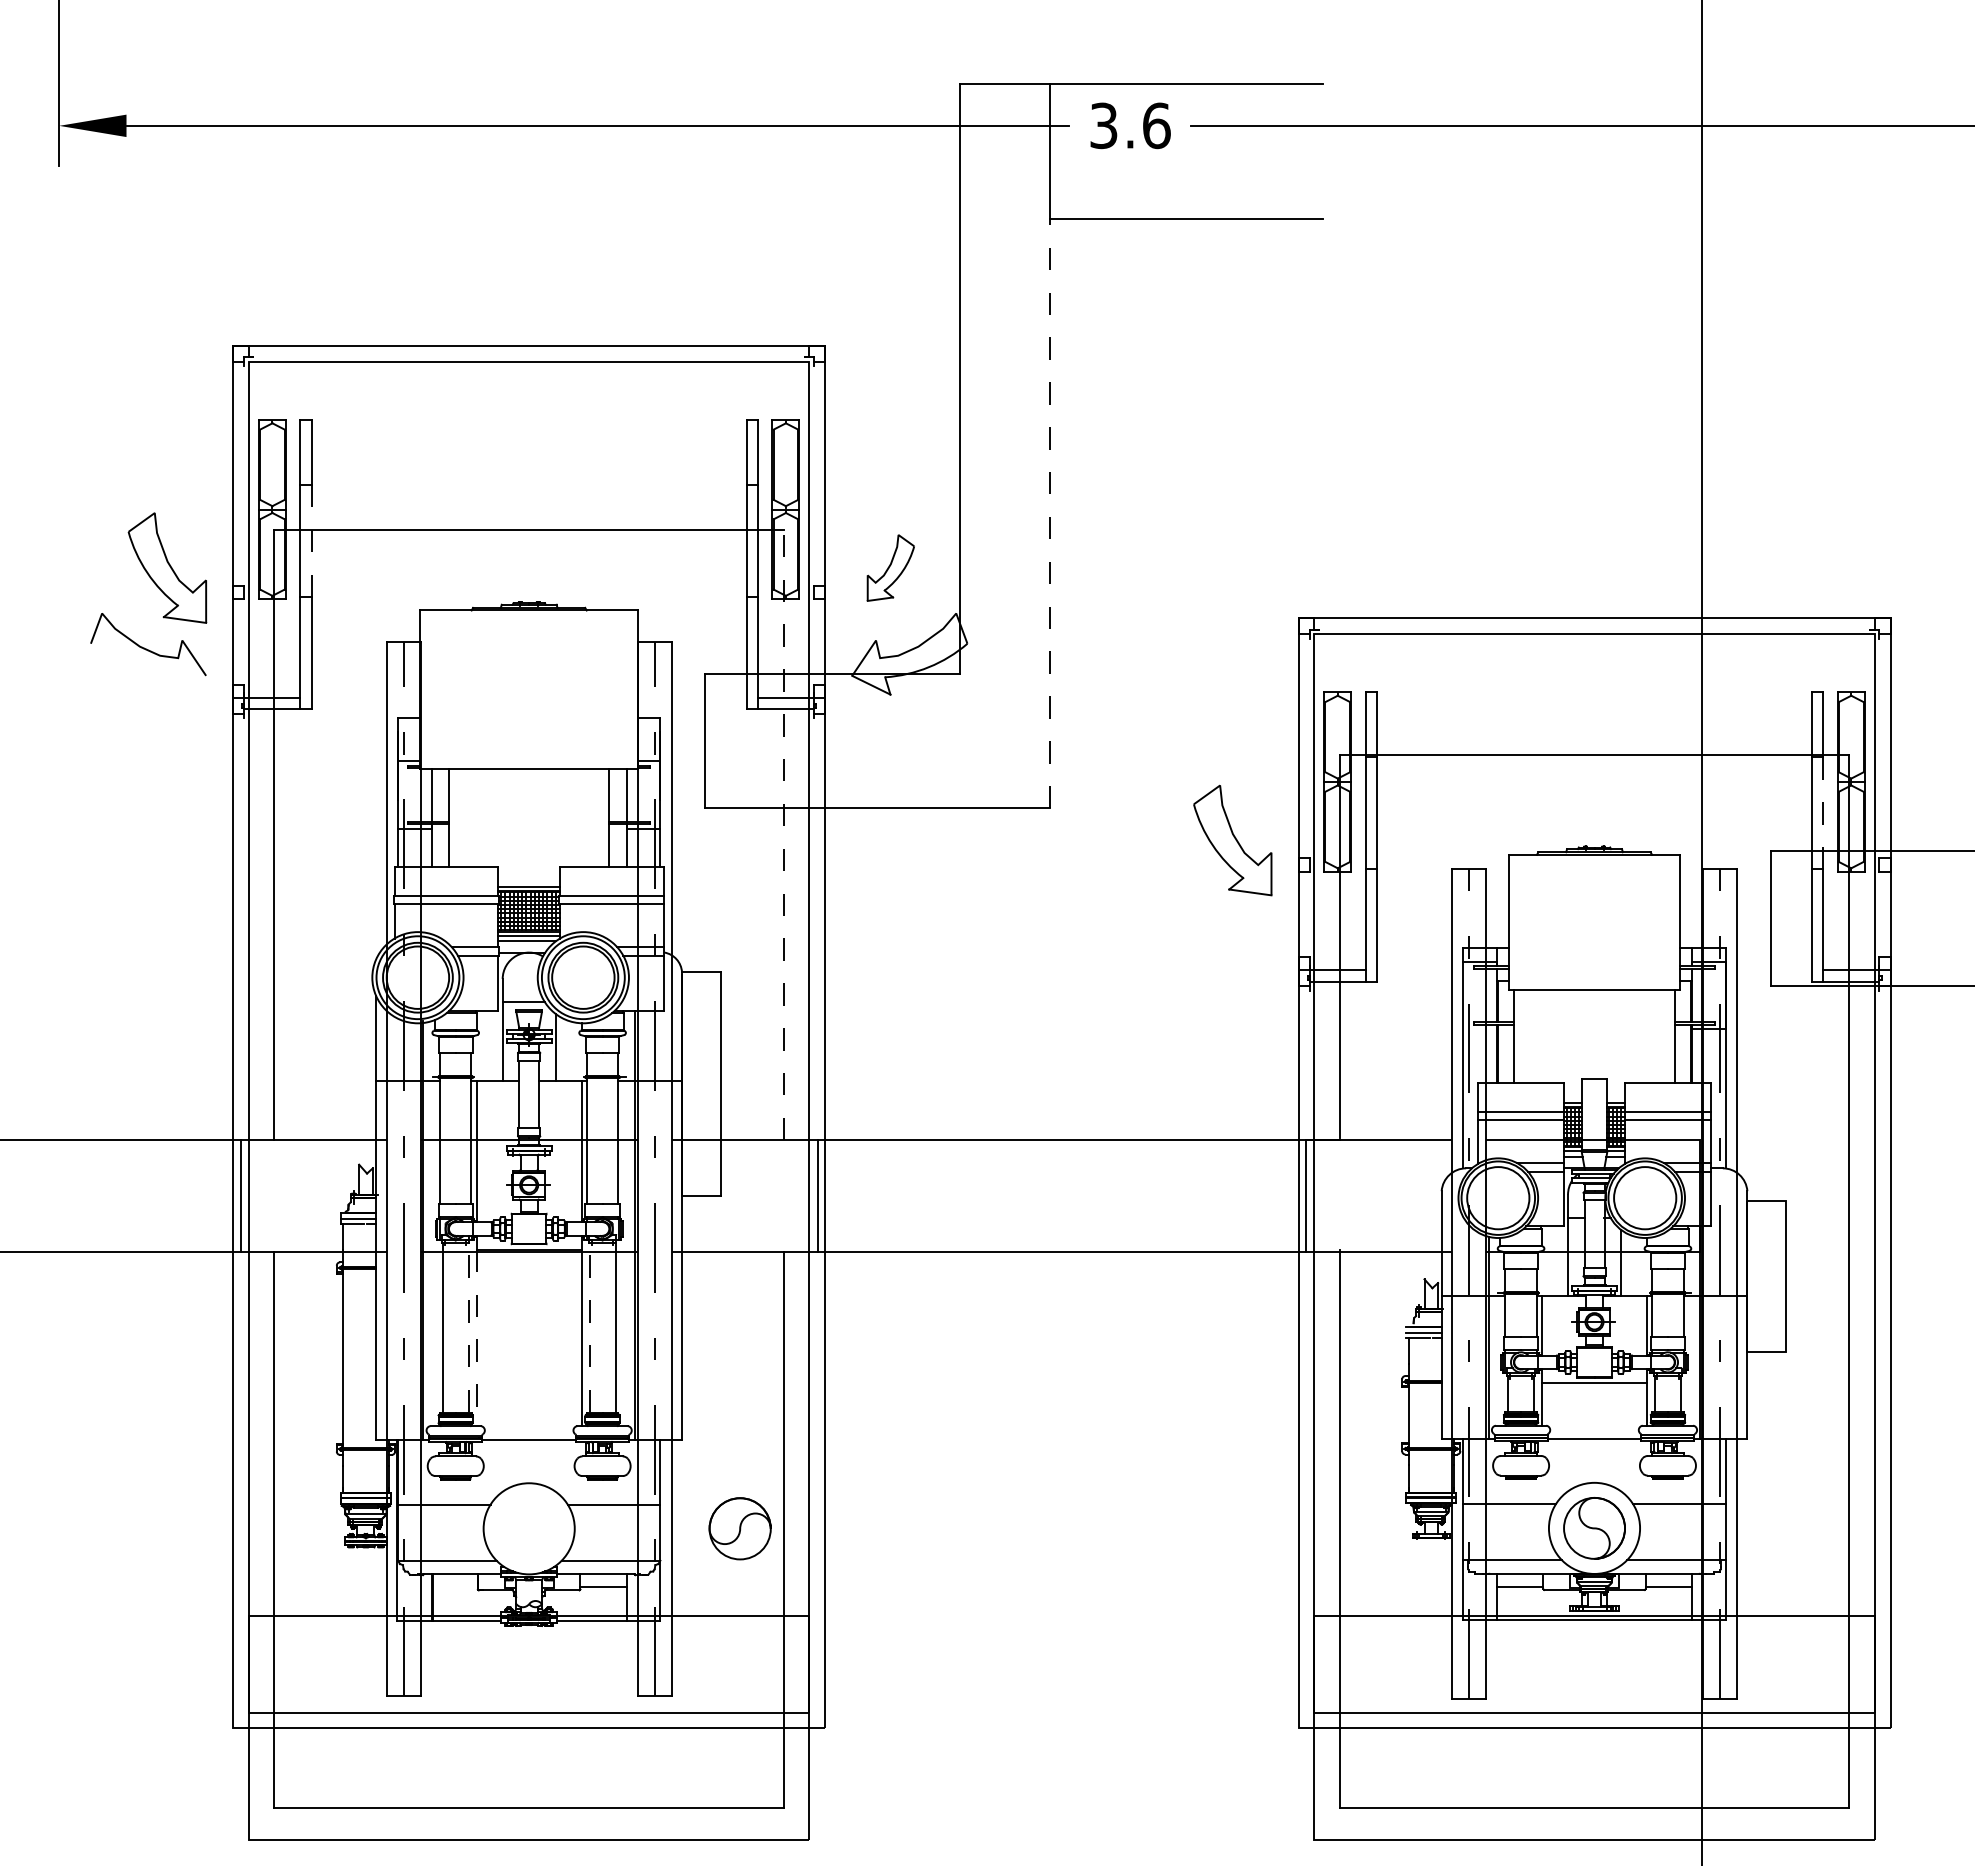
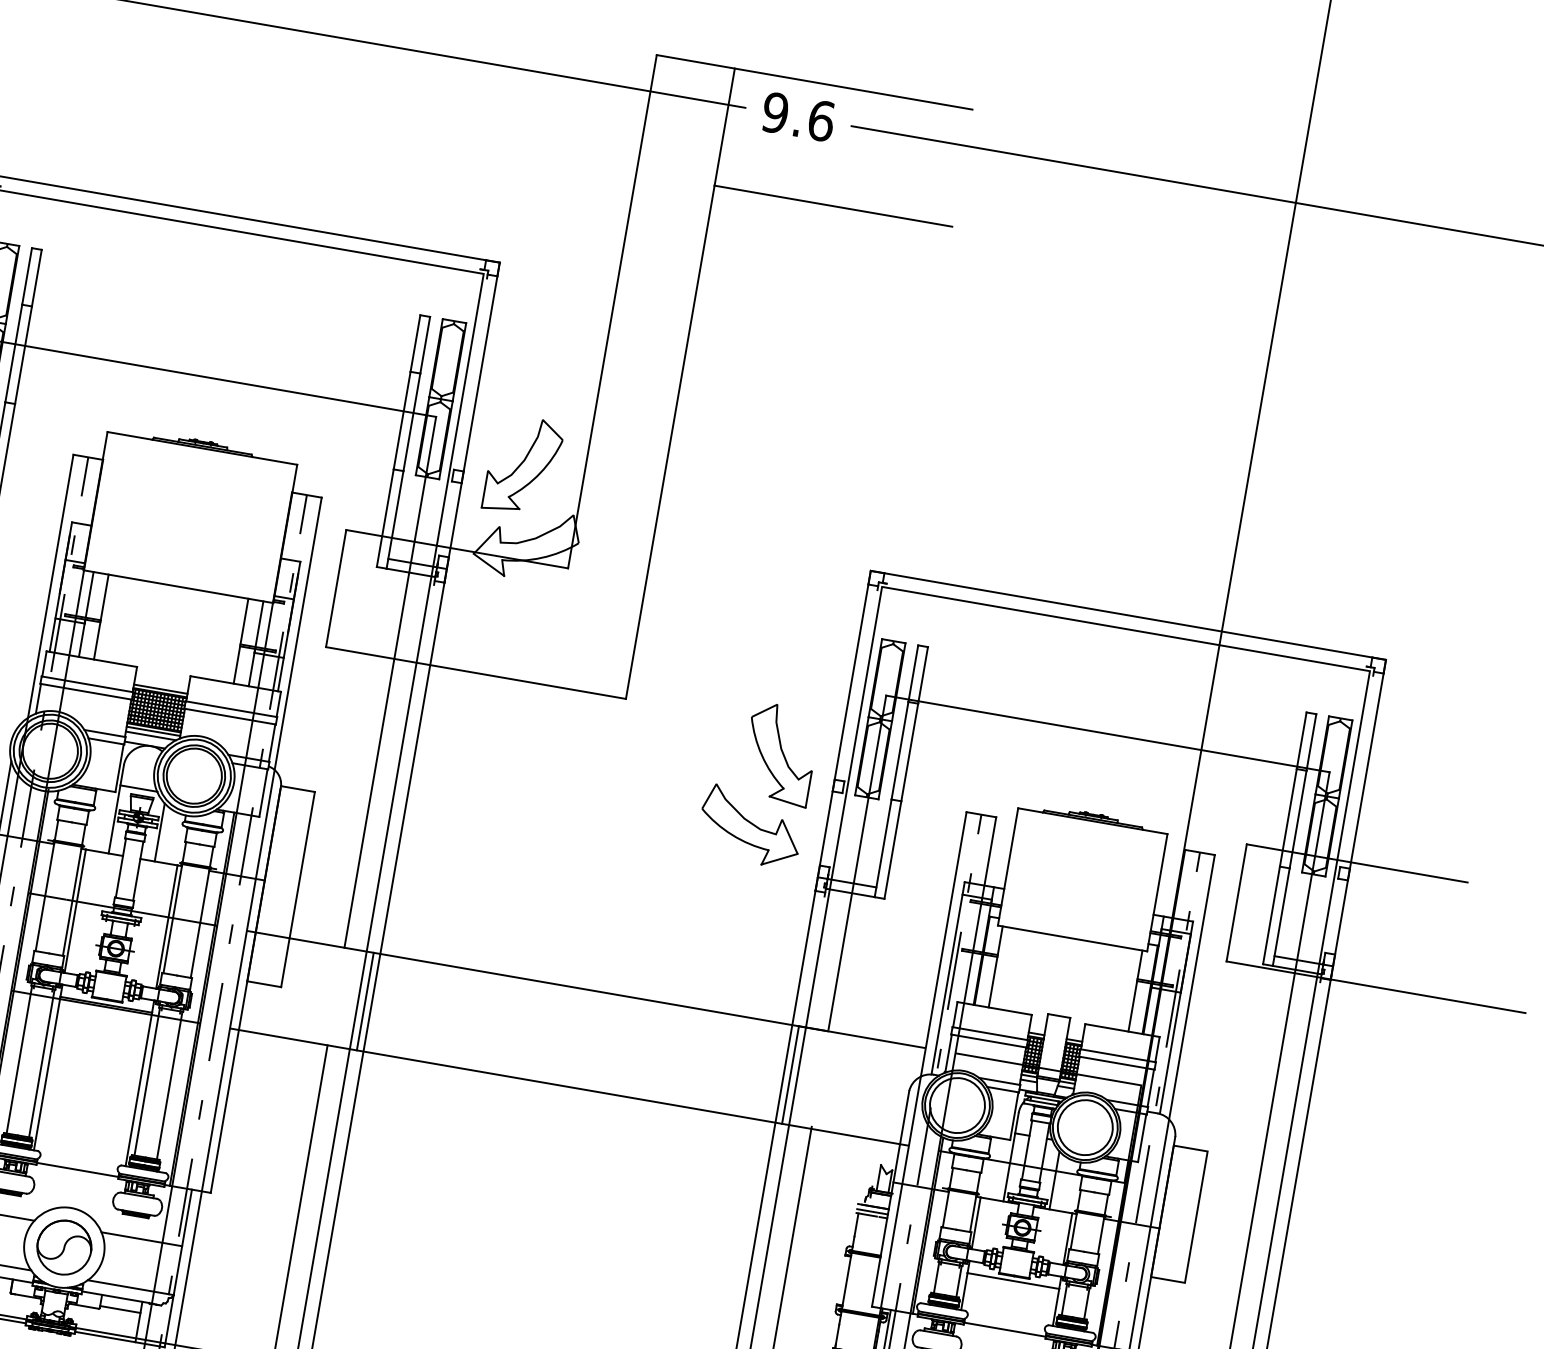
text: (1103, 125) -> (775, 112), 3.6 -> 9.6
line: (1050, 513) -> (670, 442), dashed -> solid
line: (311, 540) -> (23, 354), dashed -> solid
part: (890, 567) -> (523, 465), size x1.67
line: (1823, 813) -> (1298, 819), dashed -> solid
line: (783, 835) -> (389, 682), dashed -> solid
part: (1213, 926) -> (750, 826), added
line: (468, 1327) -> (41, 1063), dashed -> solid
line: (589, 1327) -> (147, 1081), dashed -> solid
line: (476, 1338) -> (47, 1074), dashed -> solid
part: (739, 1528) -> (63, 1247), moved

